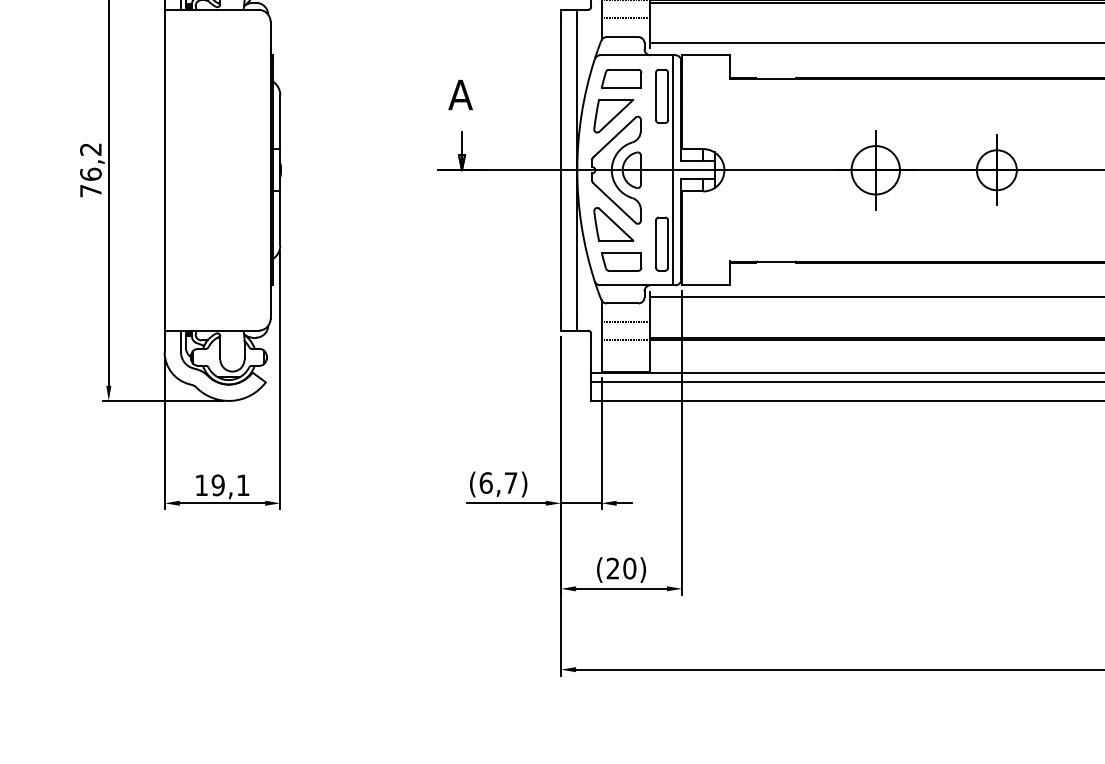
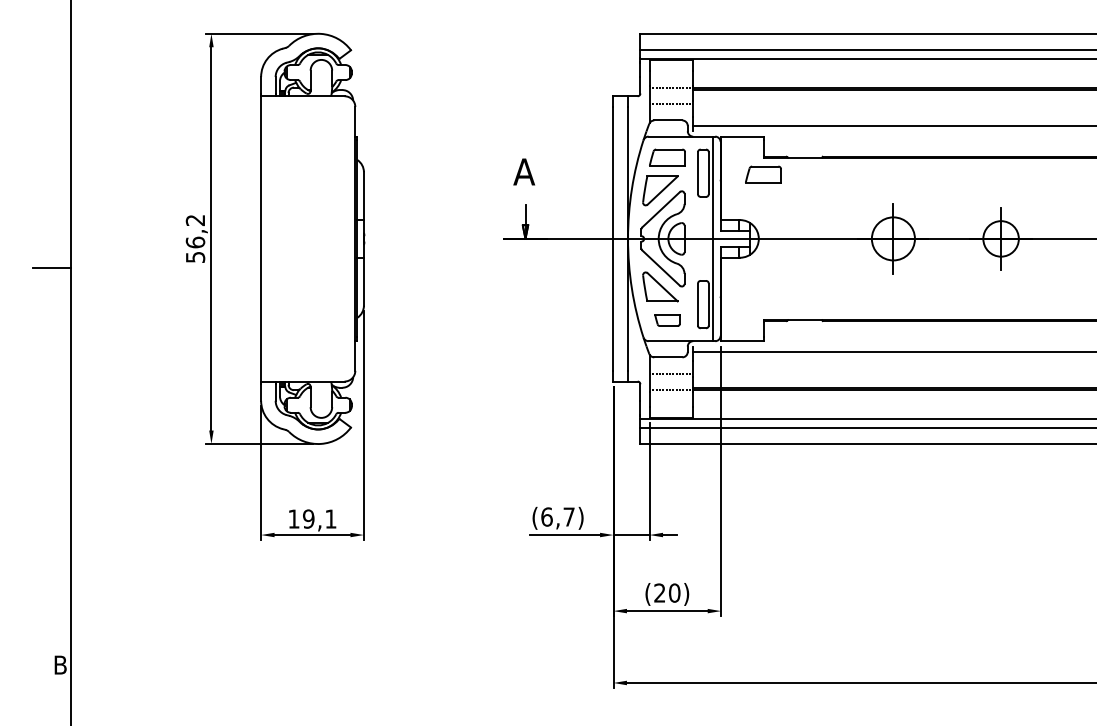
part: (729, 97) -> (763, 174), added
text: (90, 191) -> (195, 257), 76,2 -> 56,2
part: (621, 262) -> (667, 320), size x0.7

